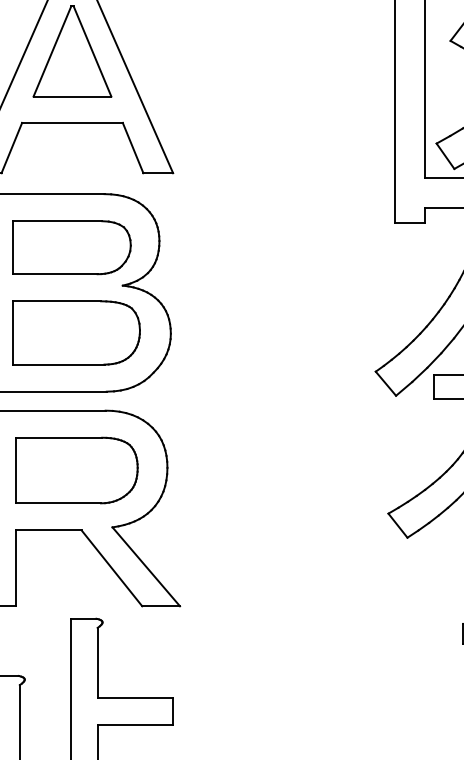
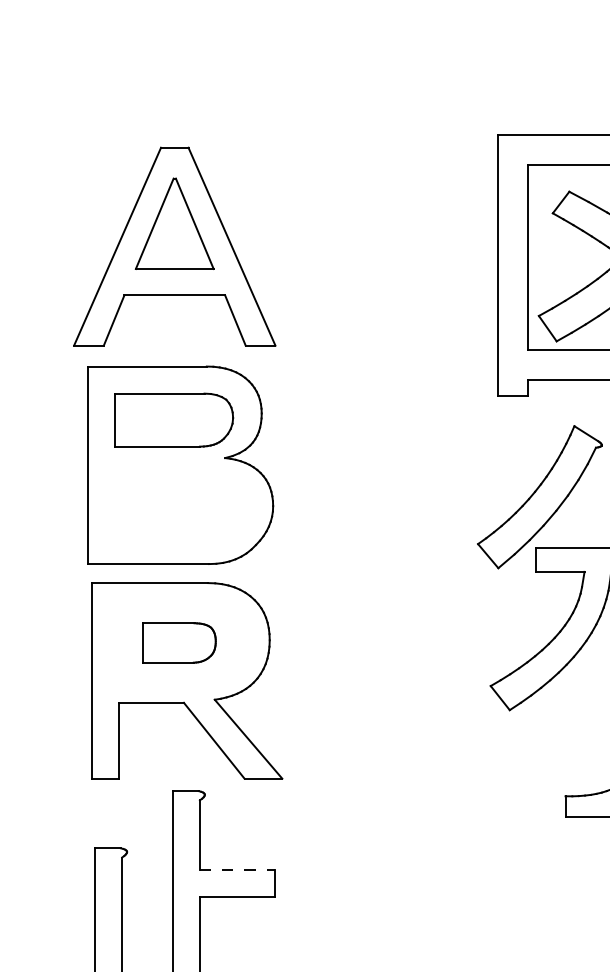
part: (76, 332) -> (178, 504), removed
part: (77, 470) -> (179, 642), size x0.6
line: (135, 698) -> (237, 870), solid -> dashed

